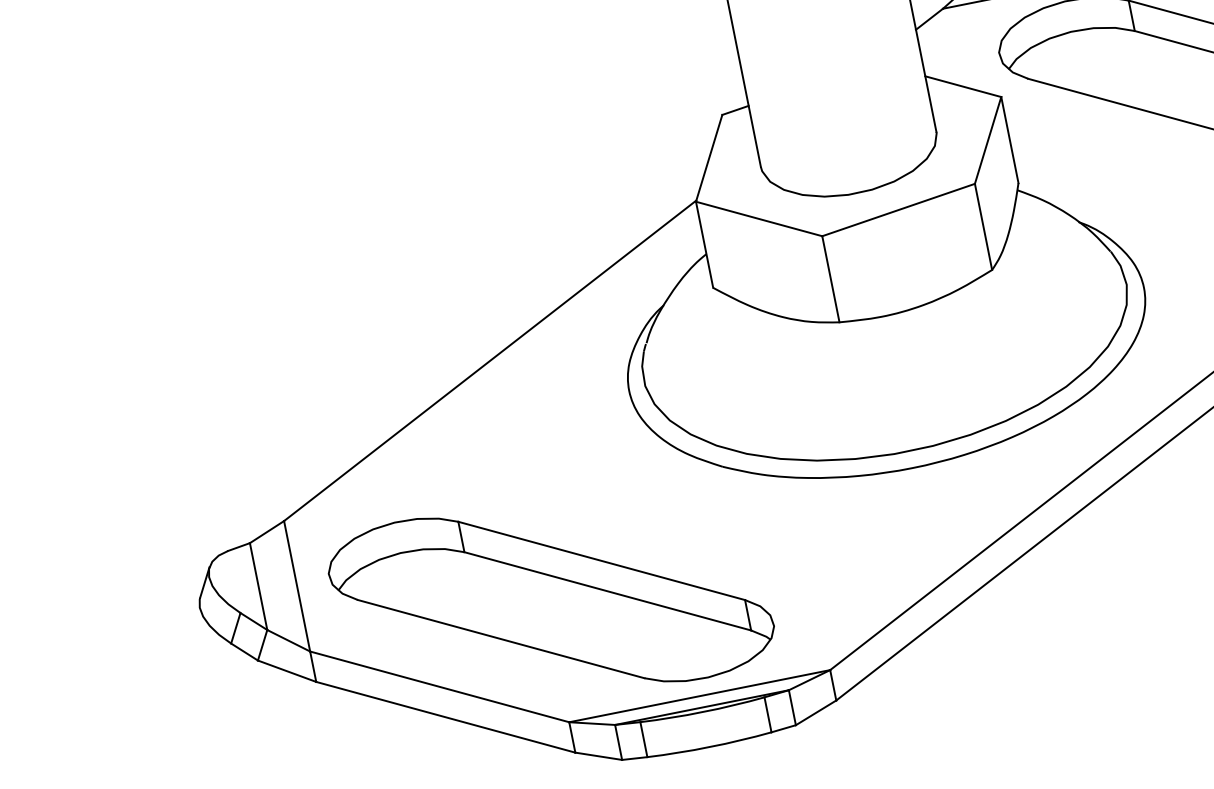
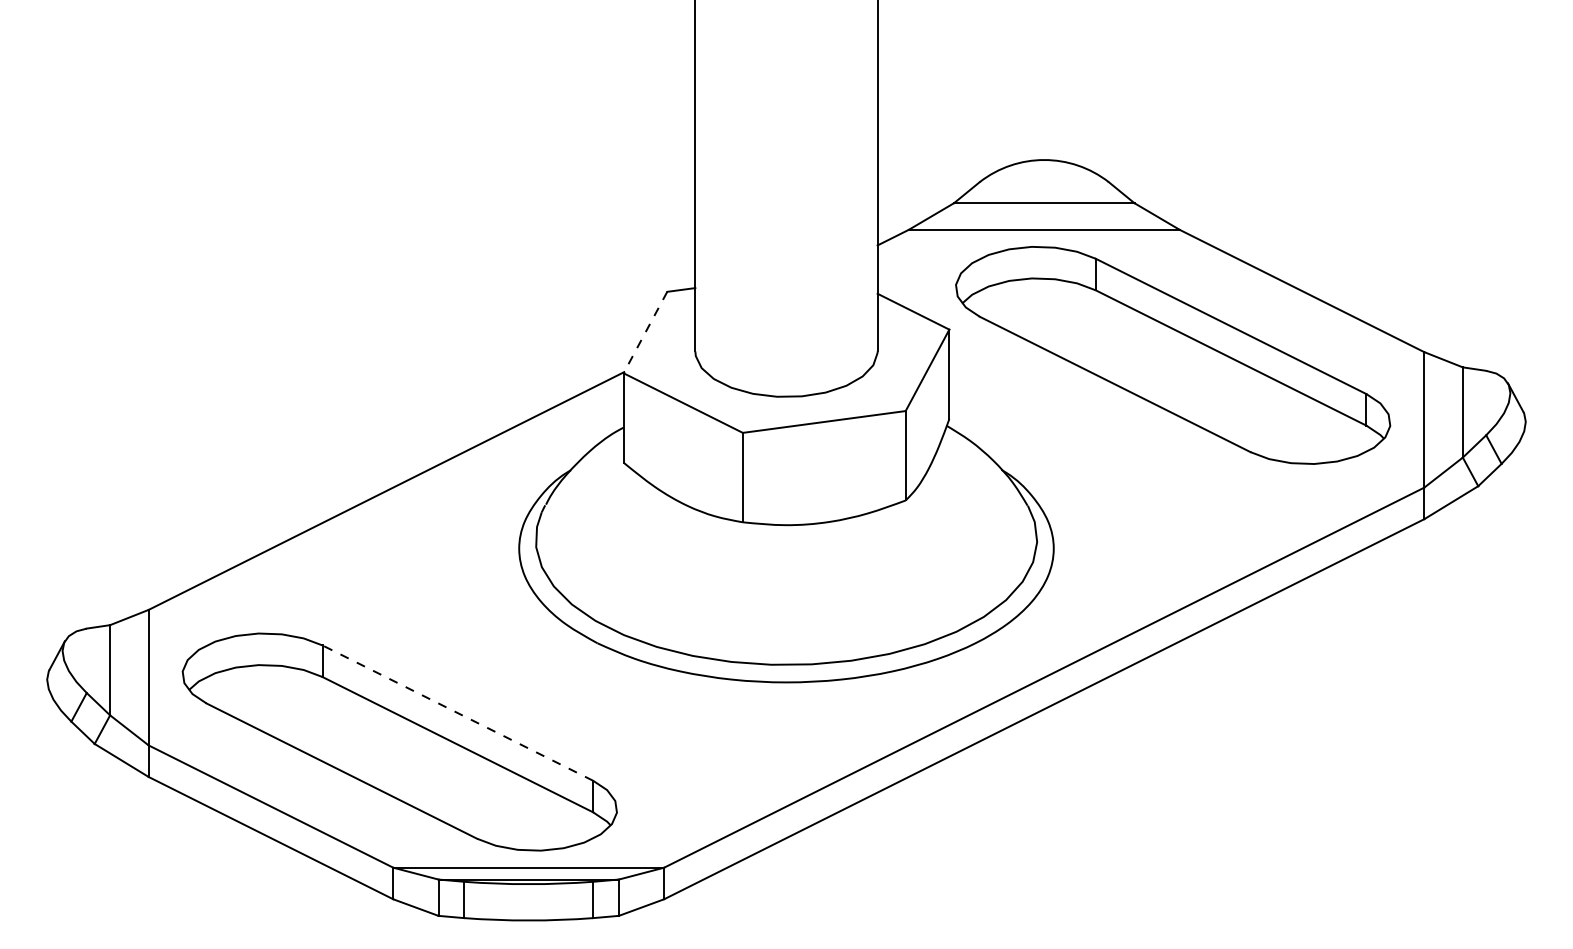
line: (709, 159) -> (645, 333), solid -> dashed
line: (601, 560) -> (457, 712), solid -> dashed

